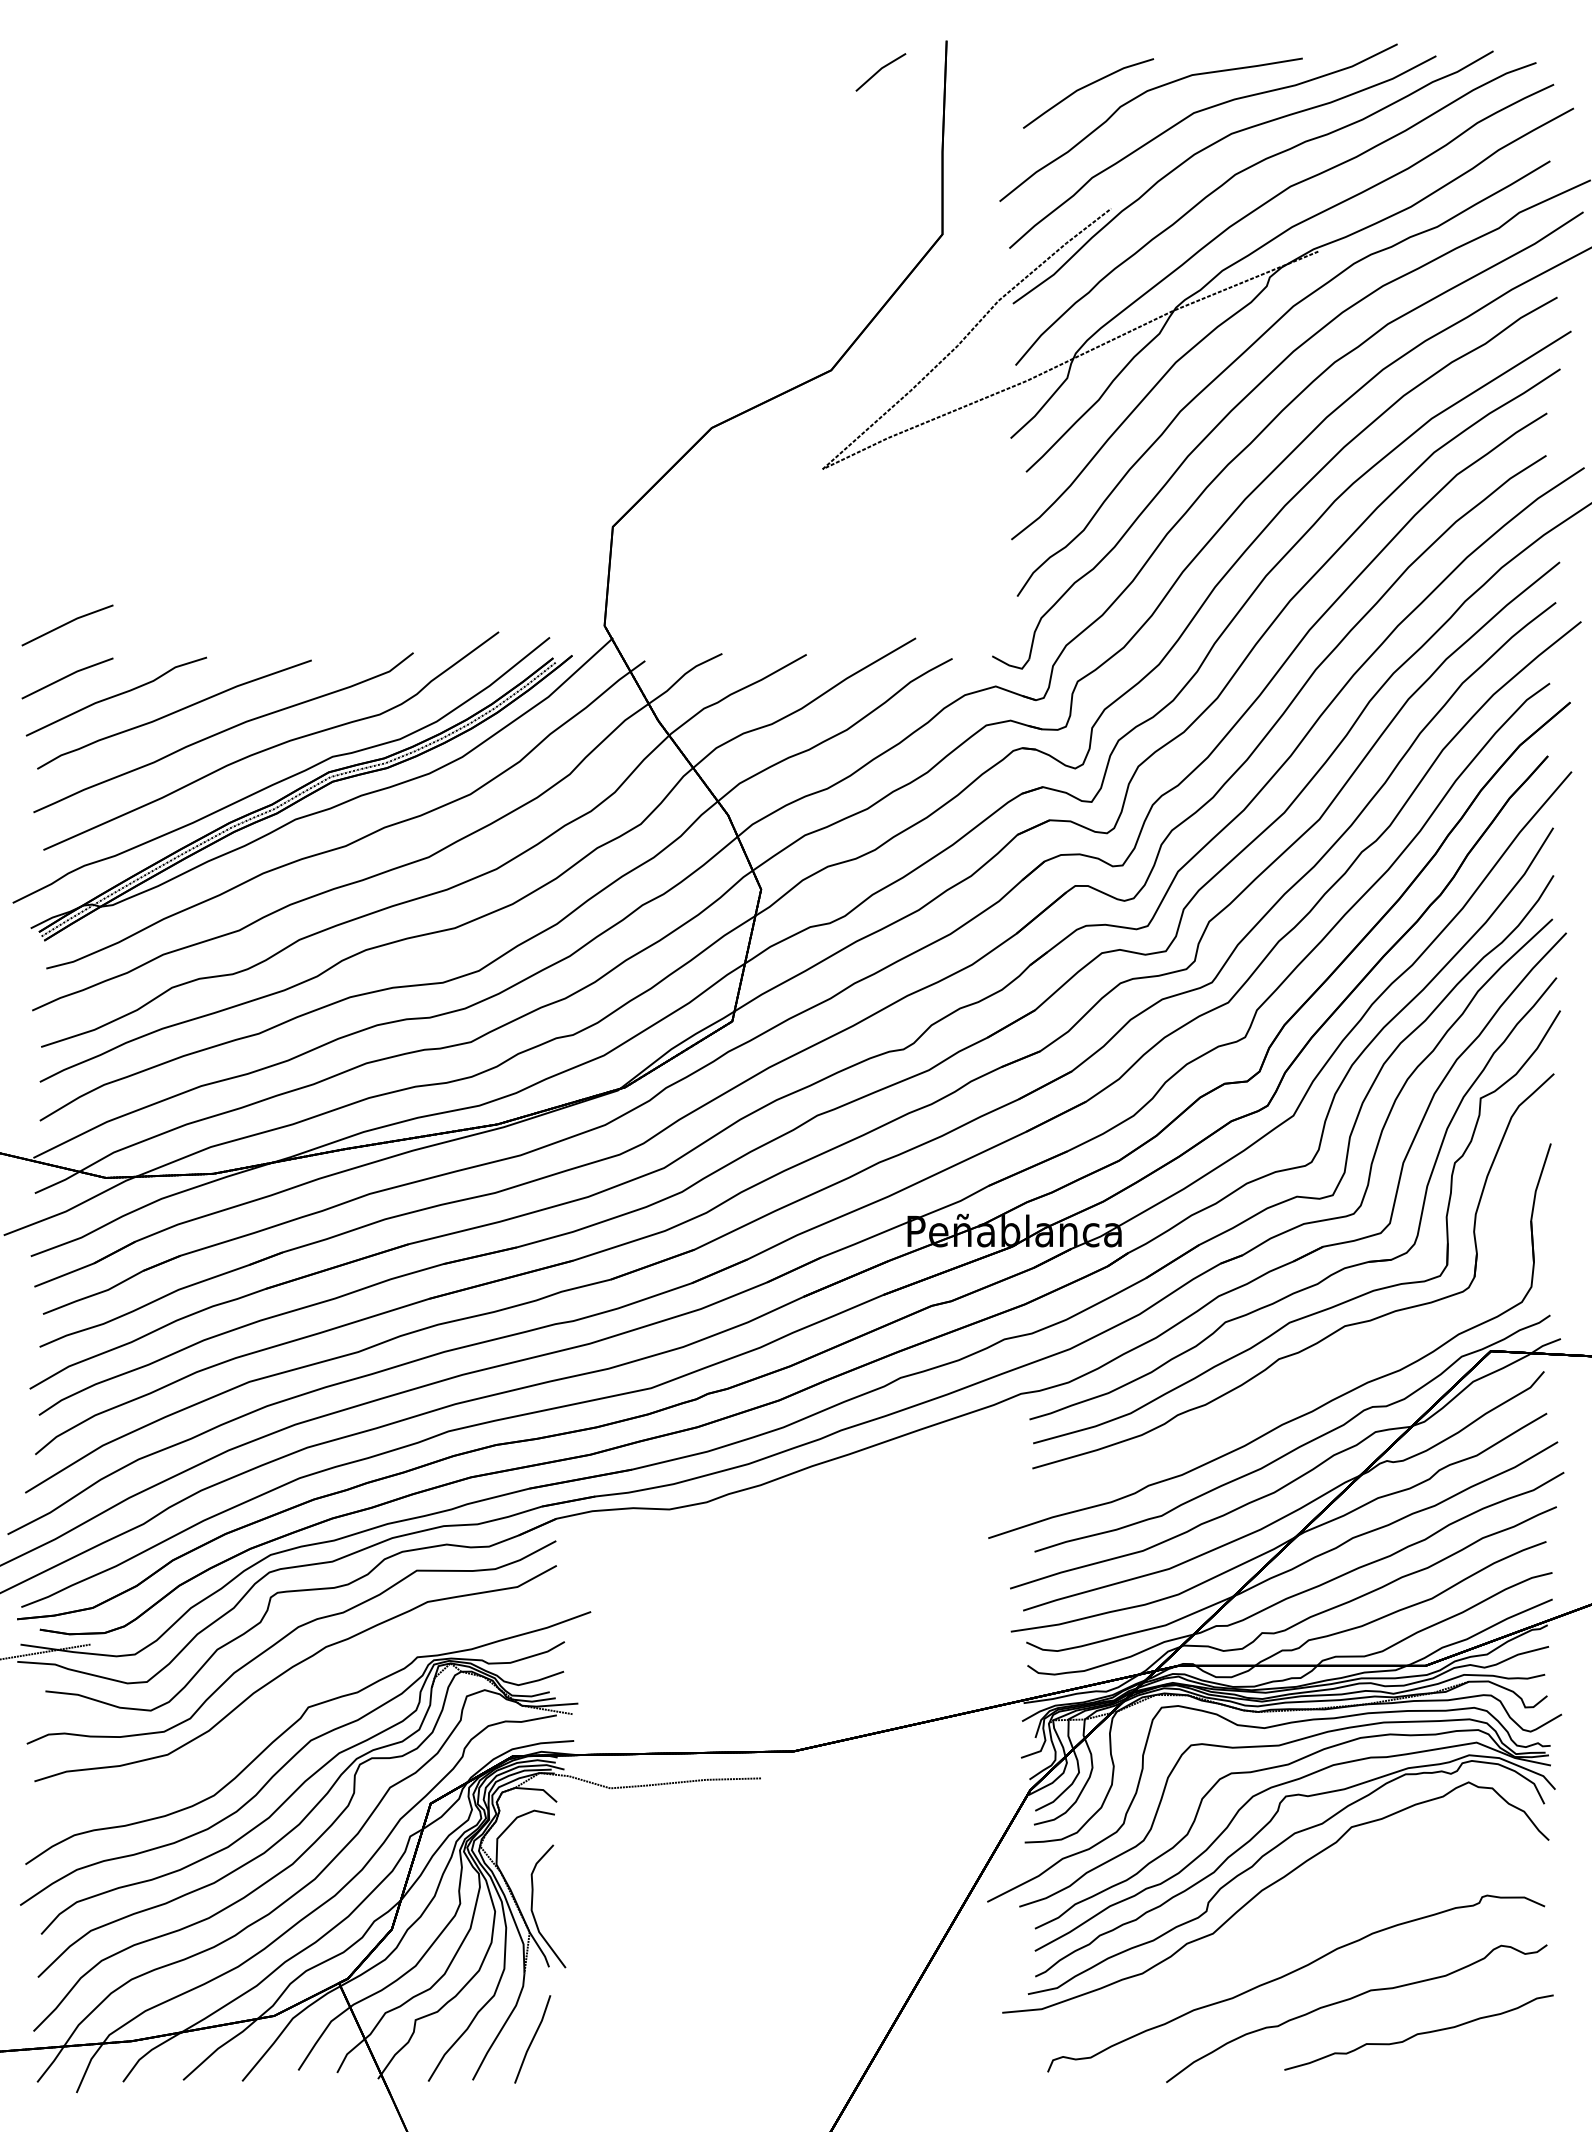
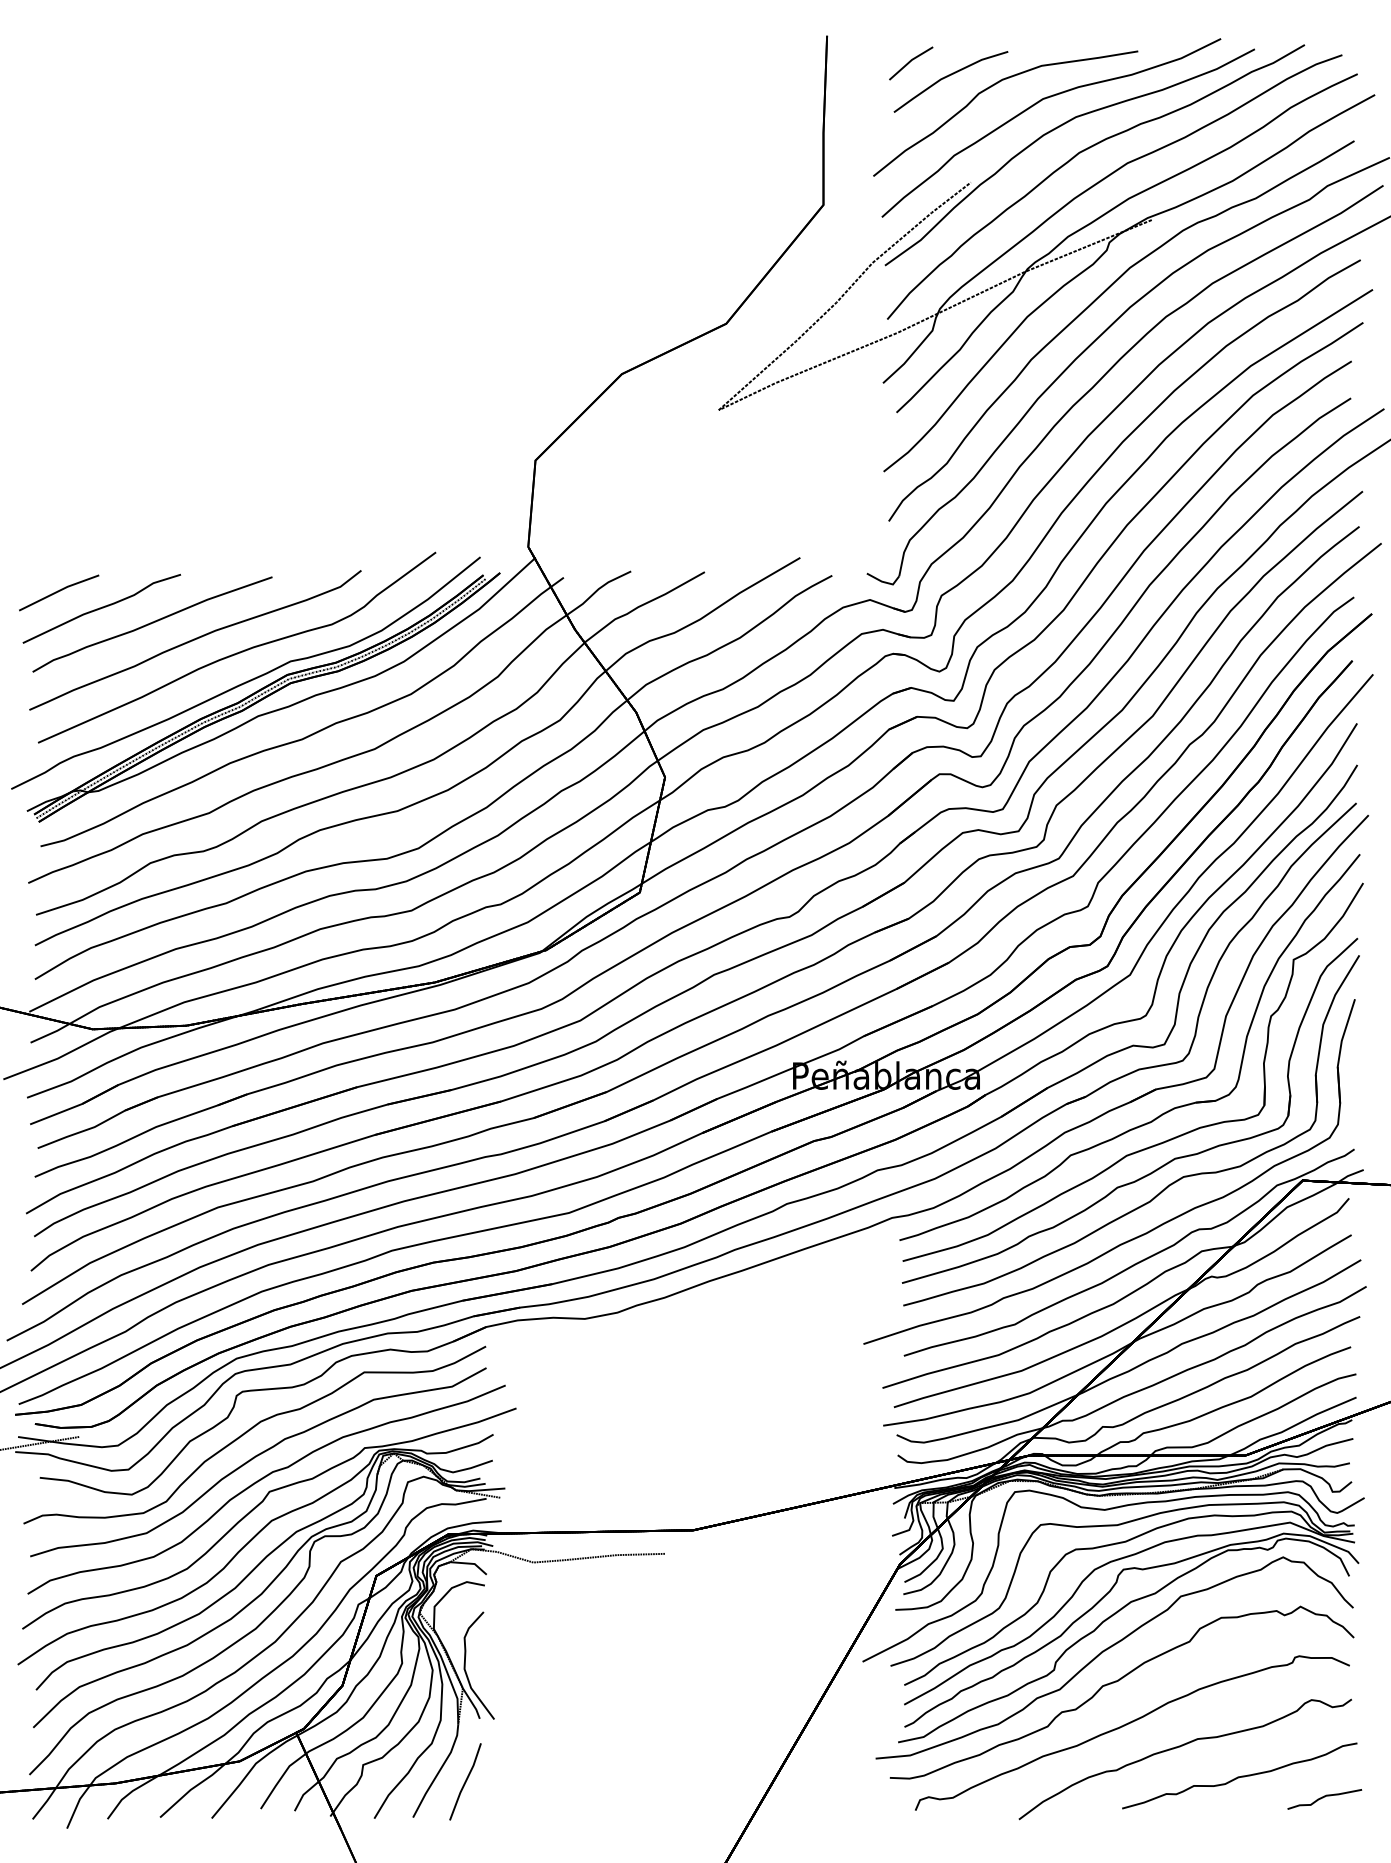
part: (880, 72) -> (910, 63), moved
part: (67, 625) -> (59, 546), removed
part: (1335, 1357) -> (1166, 1186), added
part: (298, 1694) -> (260, 1480), added
part: (1278, 1925) -> (1117, 1682), added
curve: (1515, 2057) -> (1324, 1797), added

